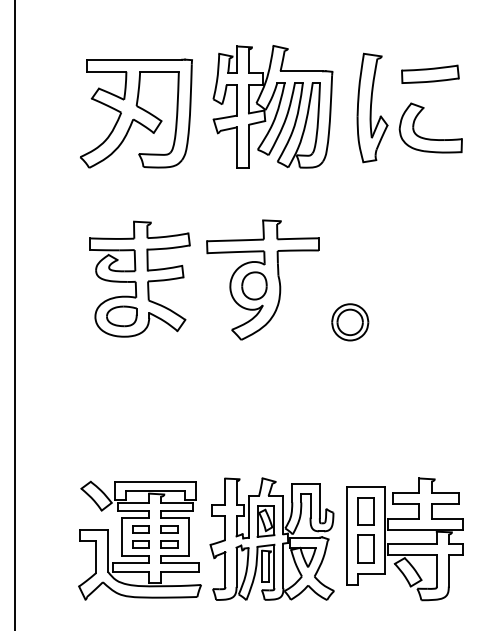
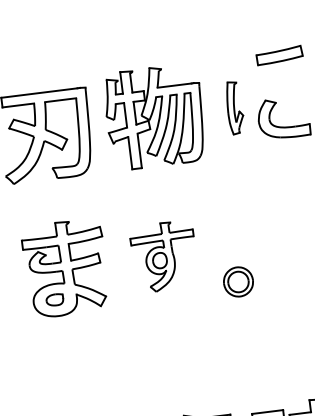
part: (430, 73) -> (279, 54), moved
part: (372, 107) -> (234, 107), size x0.6
part: (262, 279) -> (163, 256), size x0.7
part: (121, 316) -> (54, 300), size x0.7

